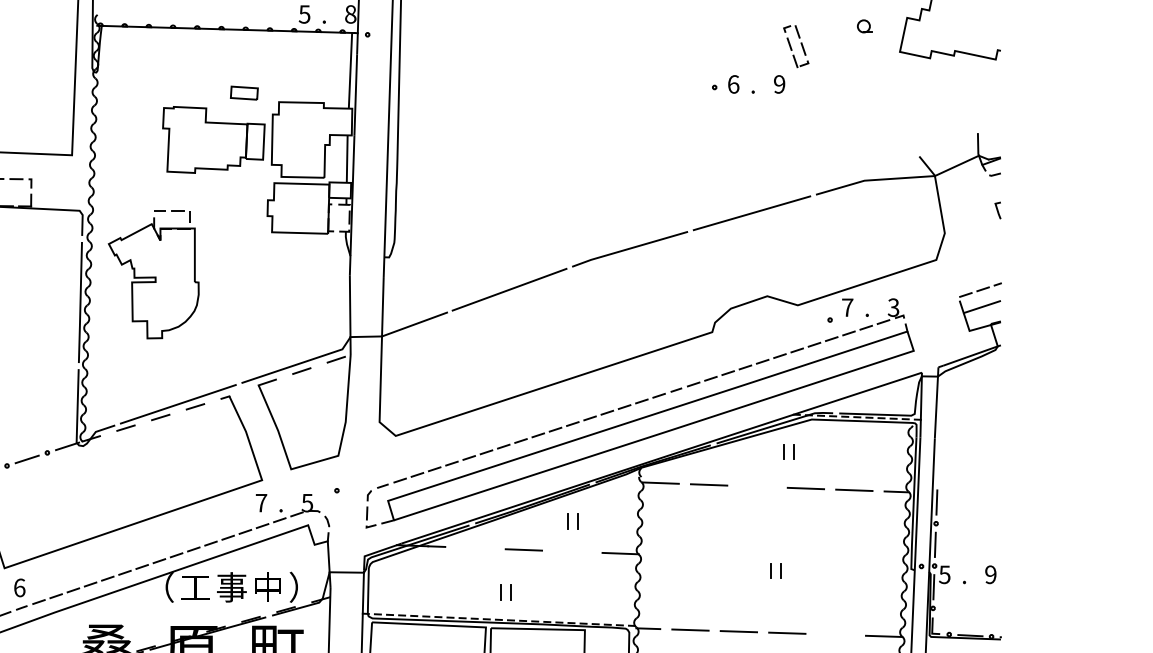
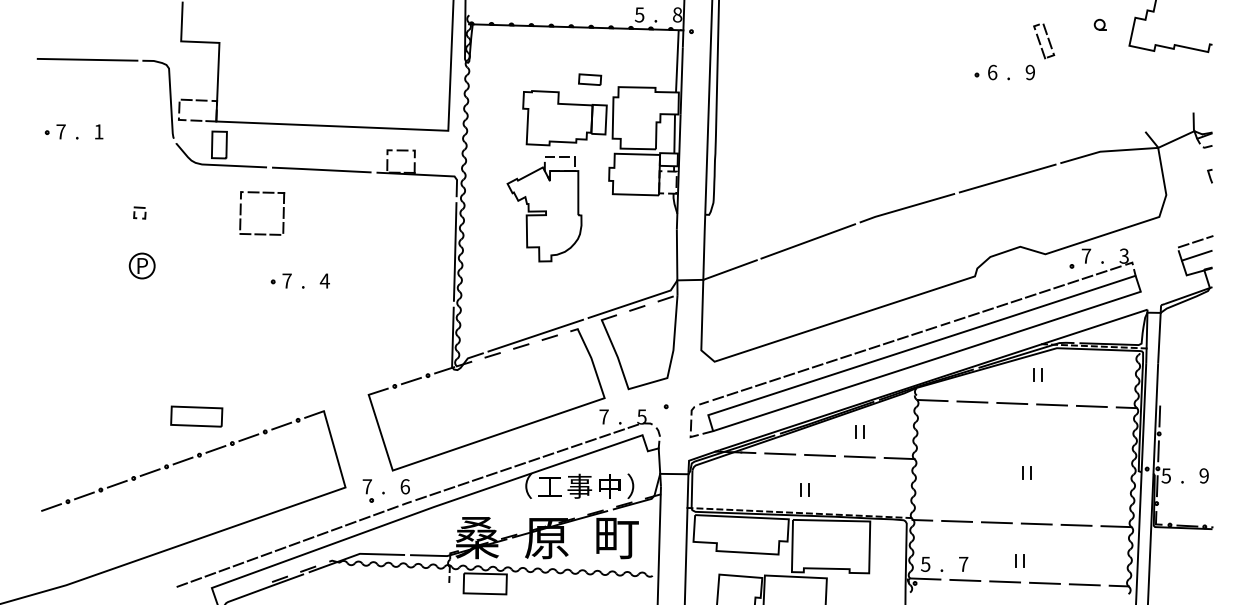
part: (153, 275) -> (544, 209), moved
line: (757, 486) -> (1012, 403), added
line: (474, 547) -> (779, 453), added
line: (571, 551) -> (859, 456), added
line: (835, 633) -> (1076, 524), added

